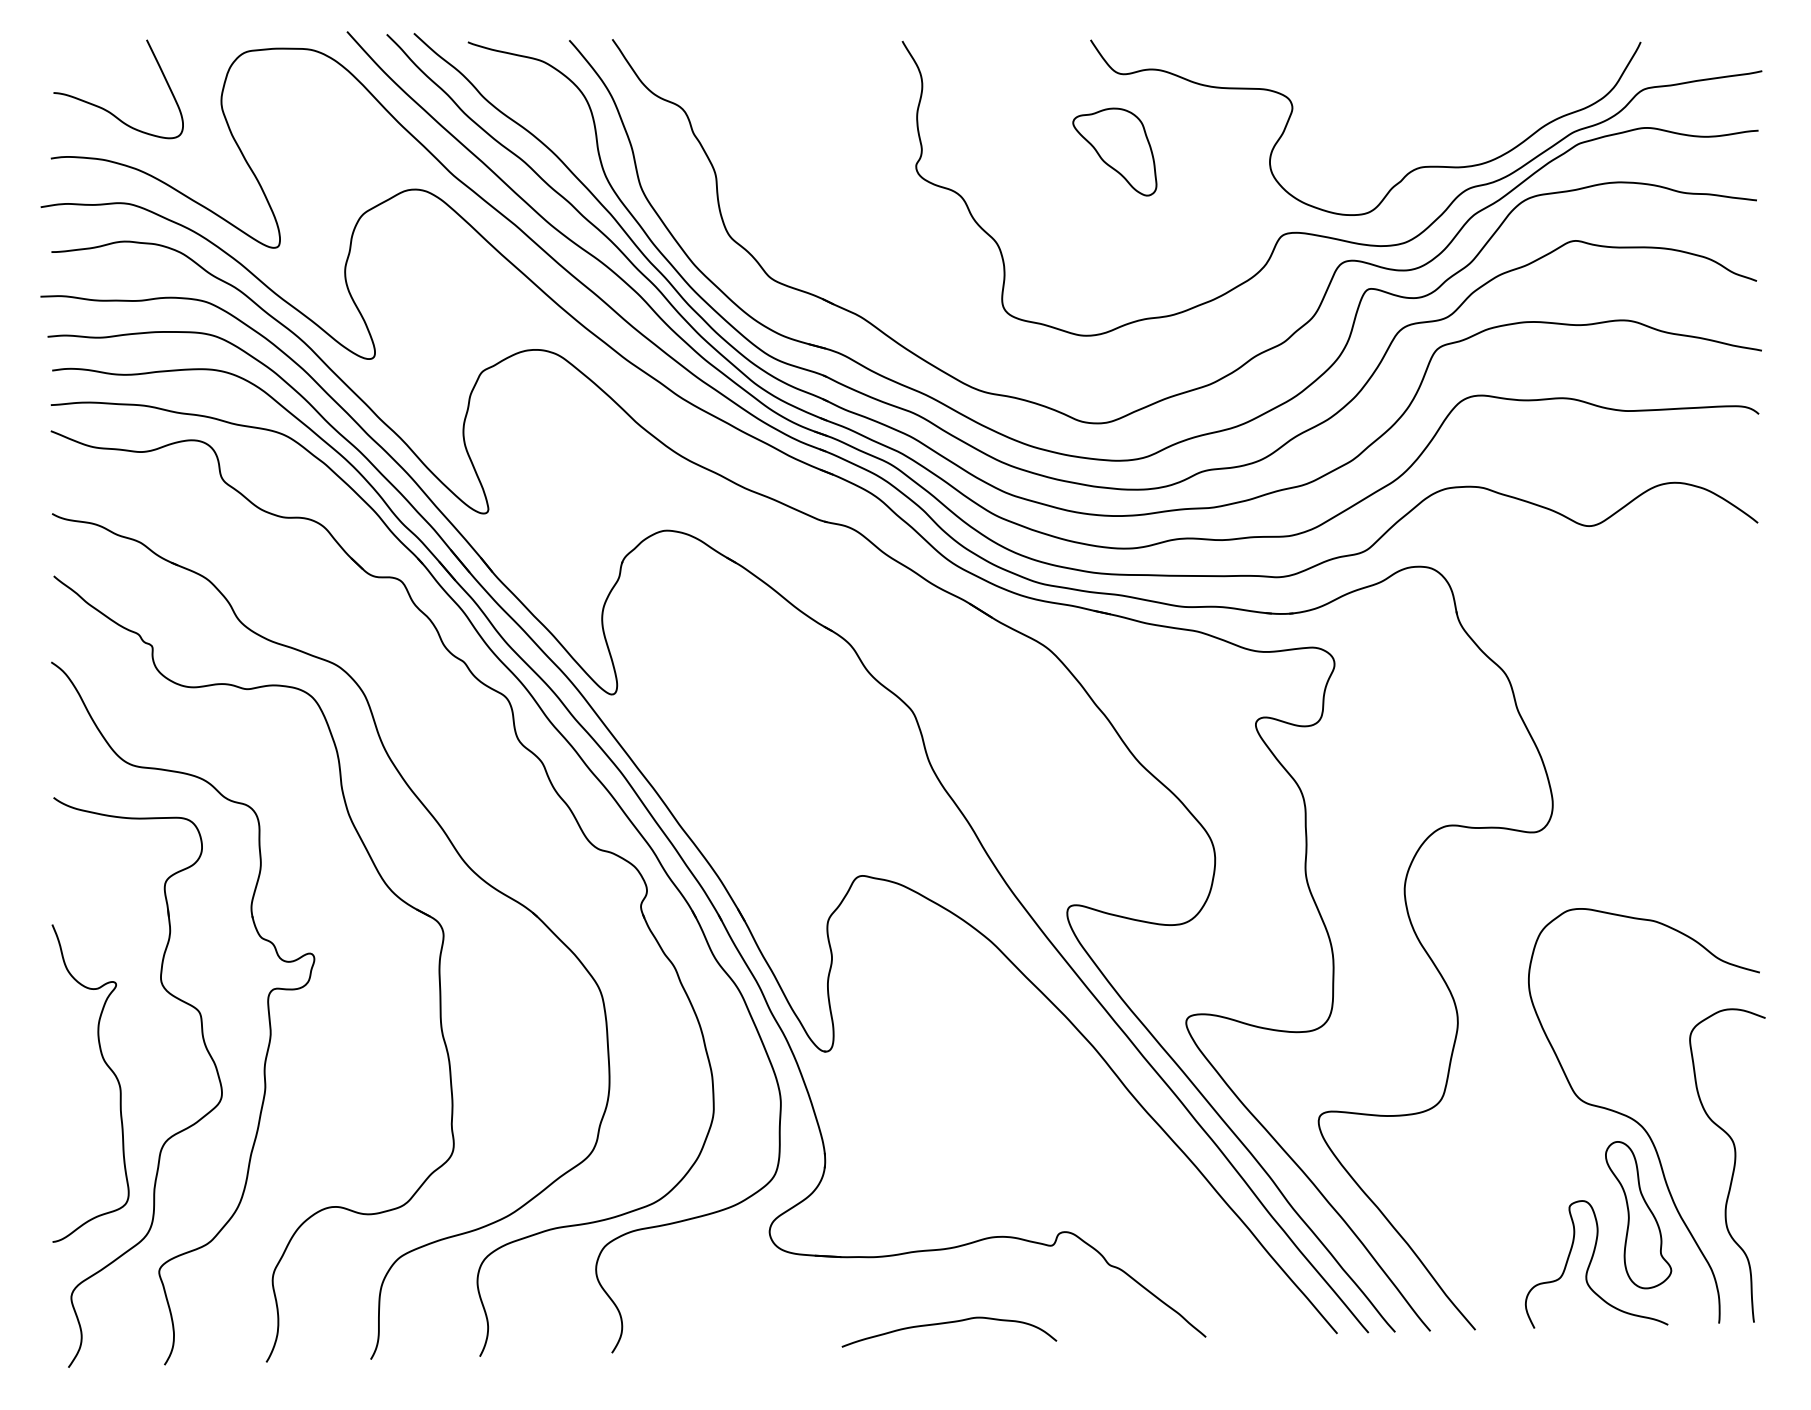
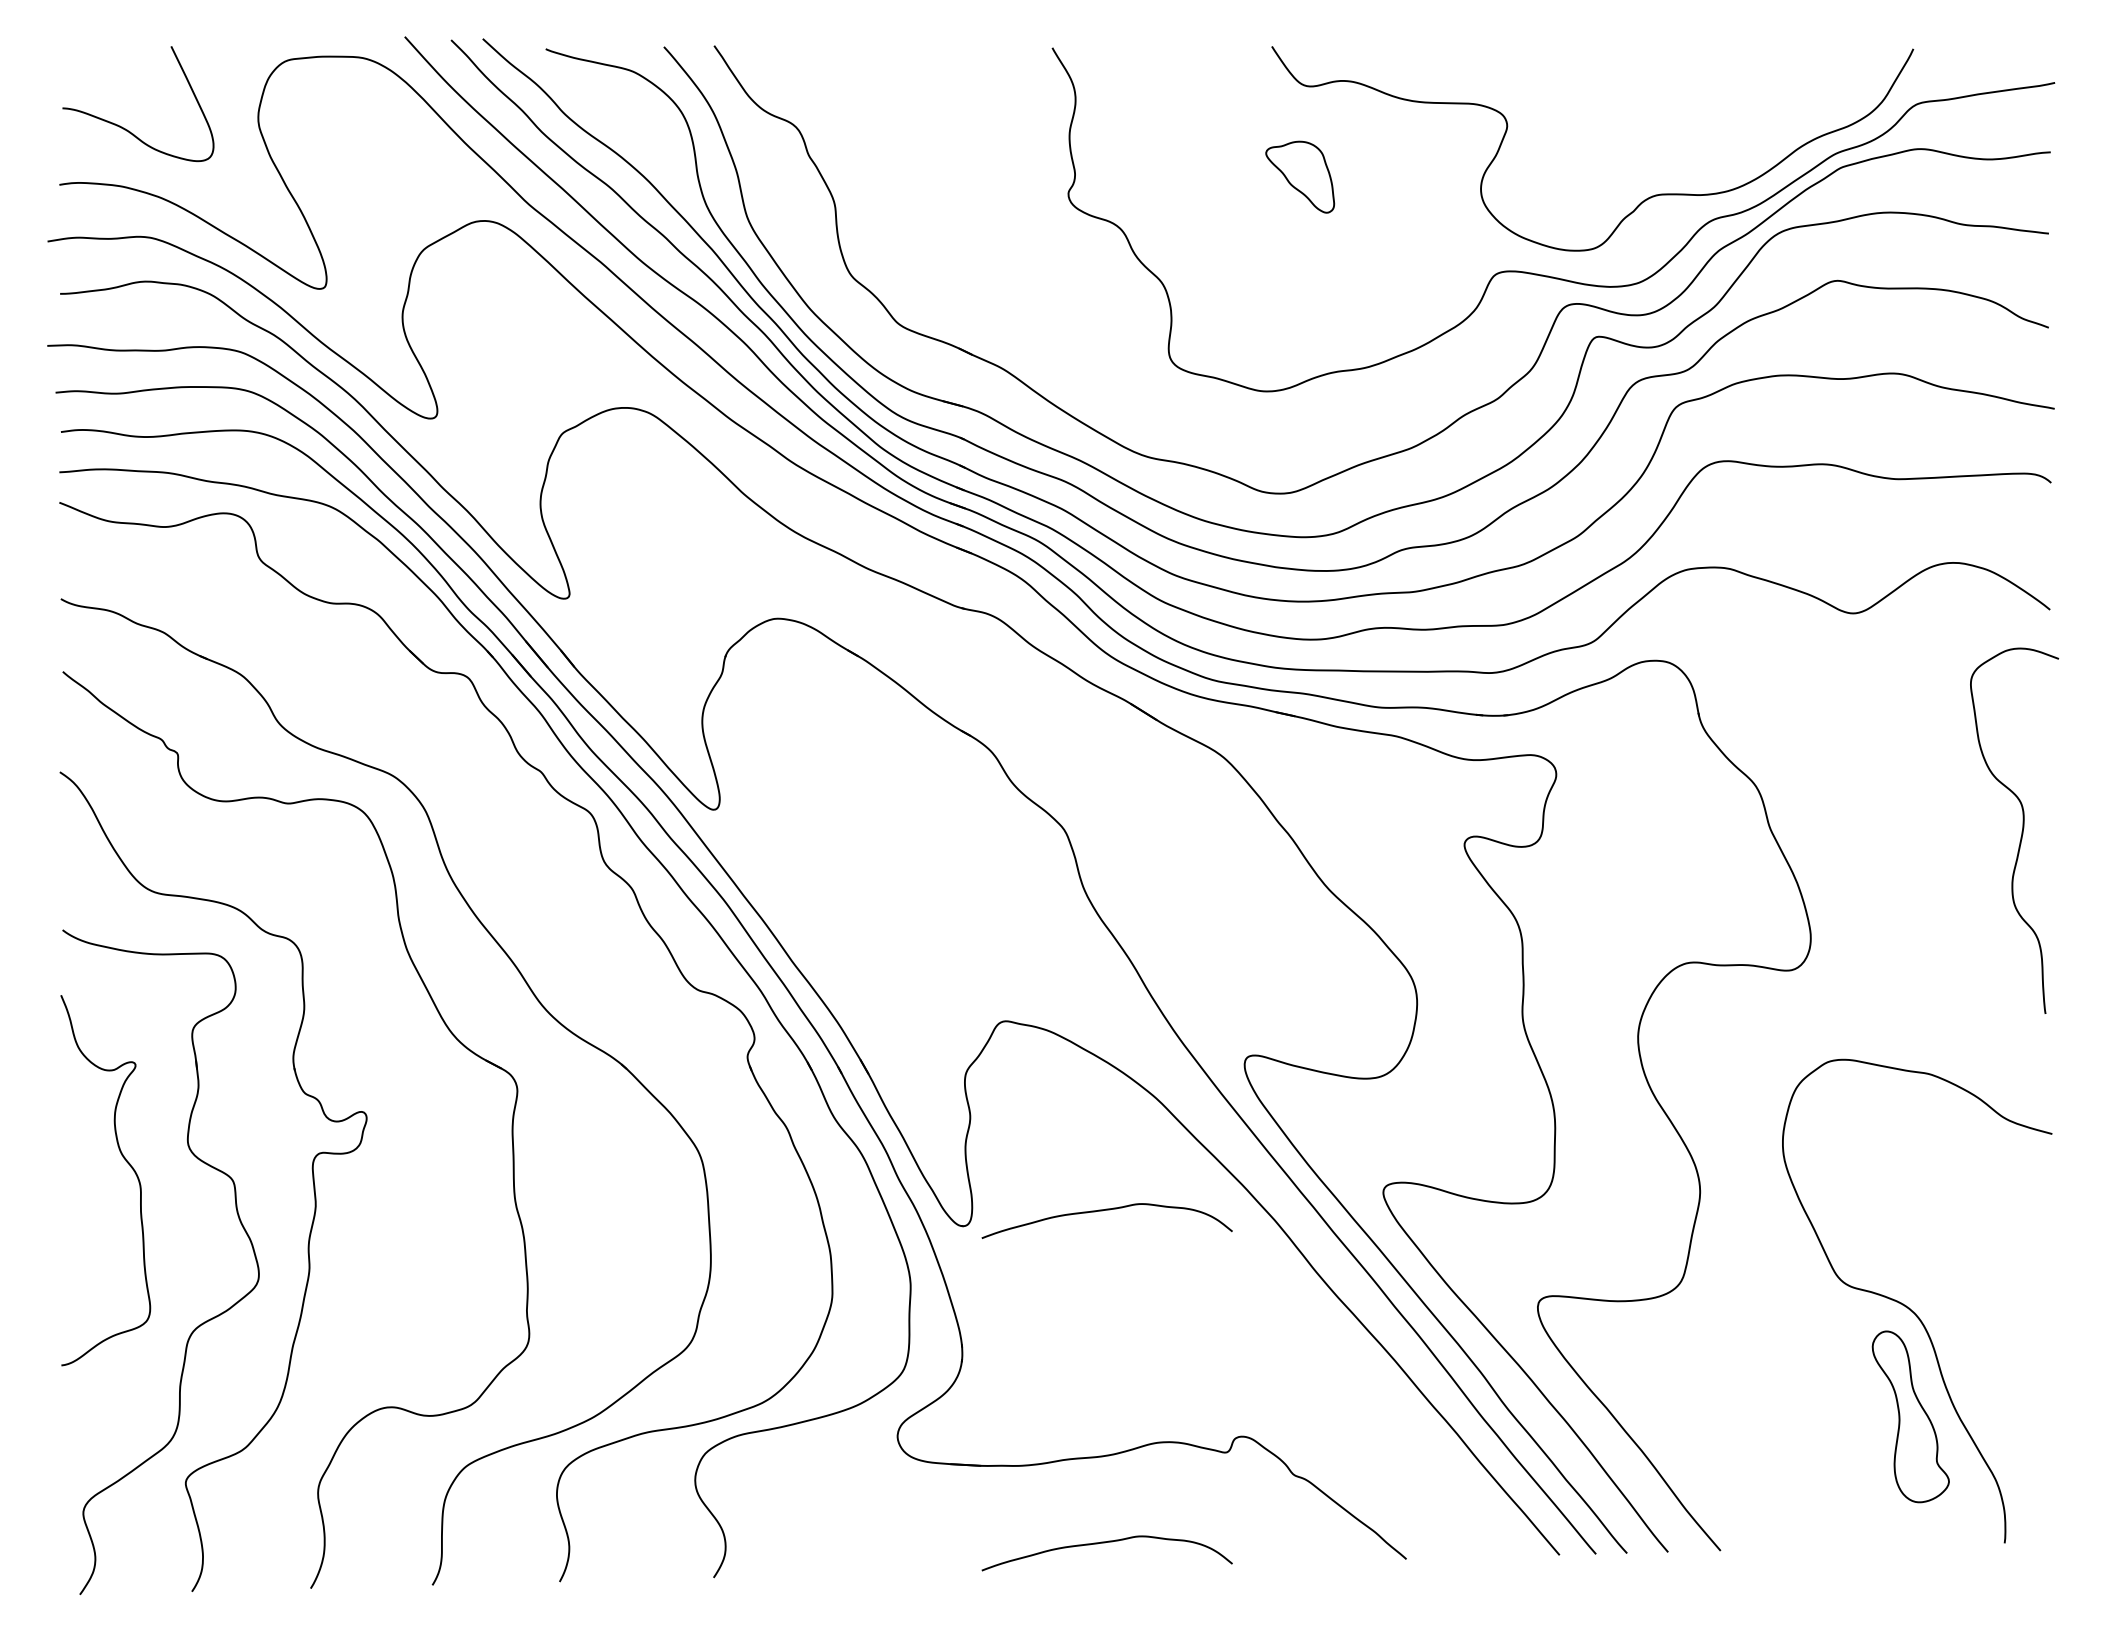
part: (1114, 151) -> (1299, 176), size x0.7
curve: (949, 1038) -> (1107, 1210), added
curve: (108, 1068) -> (126, 1163), moved
curve: (1733, 1165) -> (2021, 830), moved
curve: (1591, 1262) -> (1855, 1472), removed

